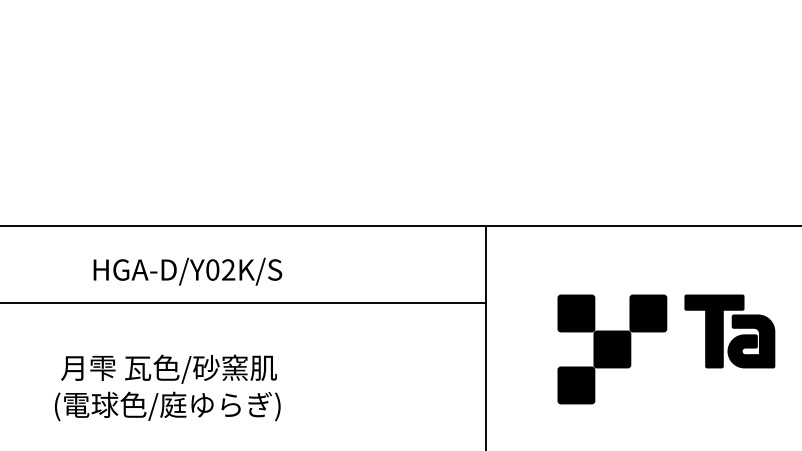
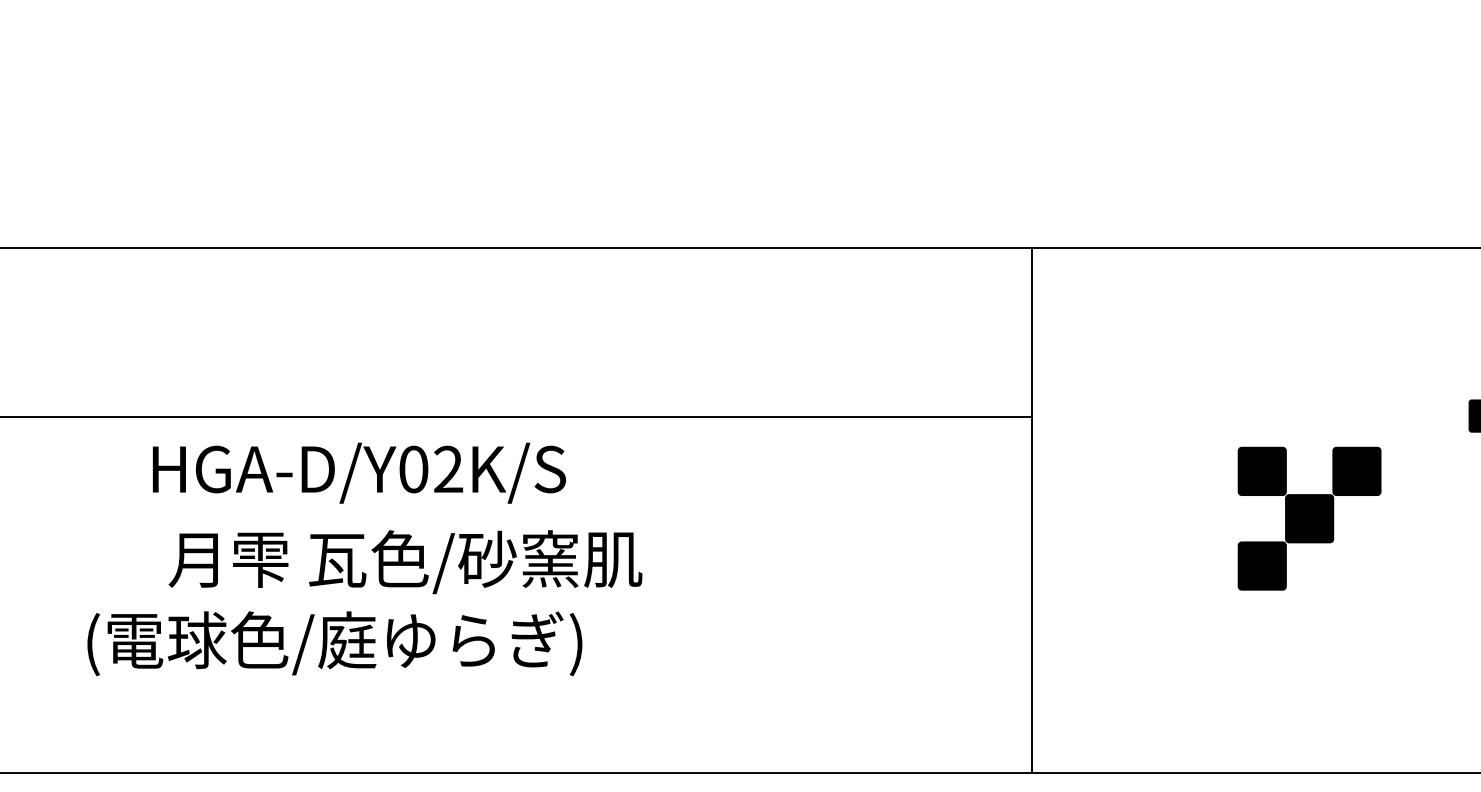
text: (187, 271) -> (358, 472), moved
part: (612, 349) -> (1309, 518), size x0.6
text: (168, 368) -> (404, 560), moved

